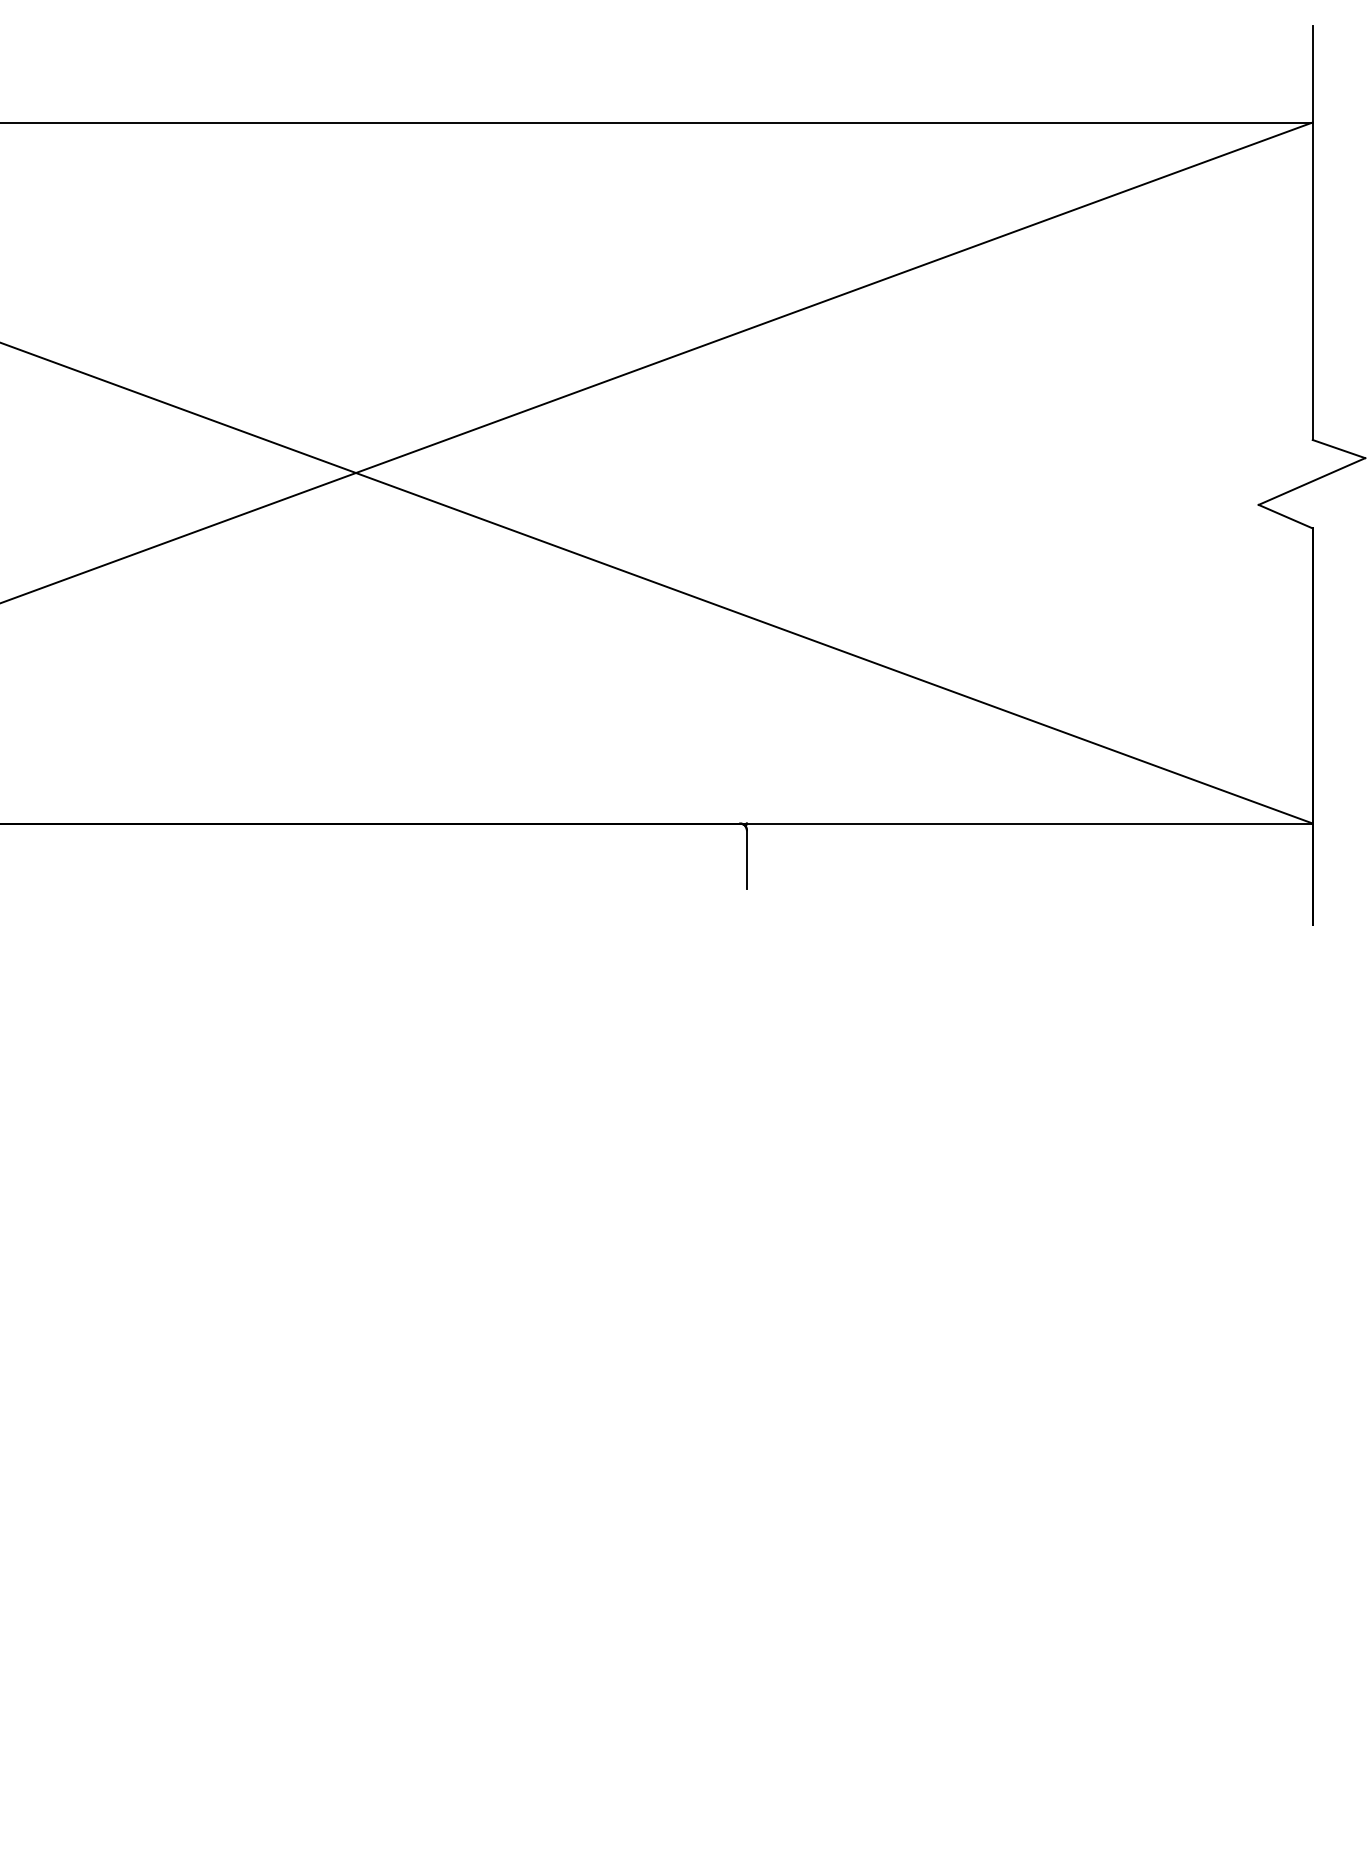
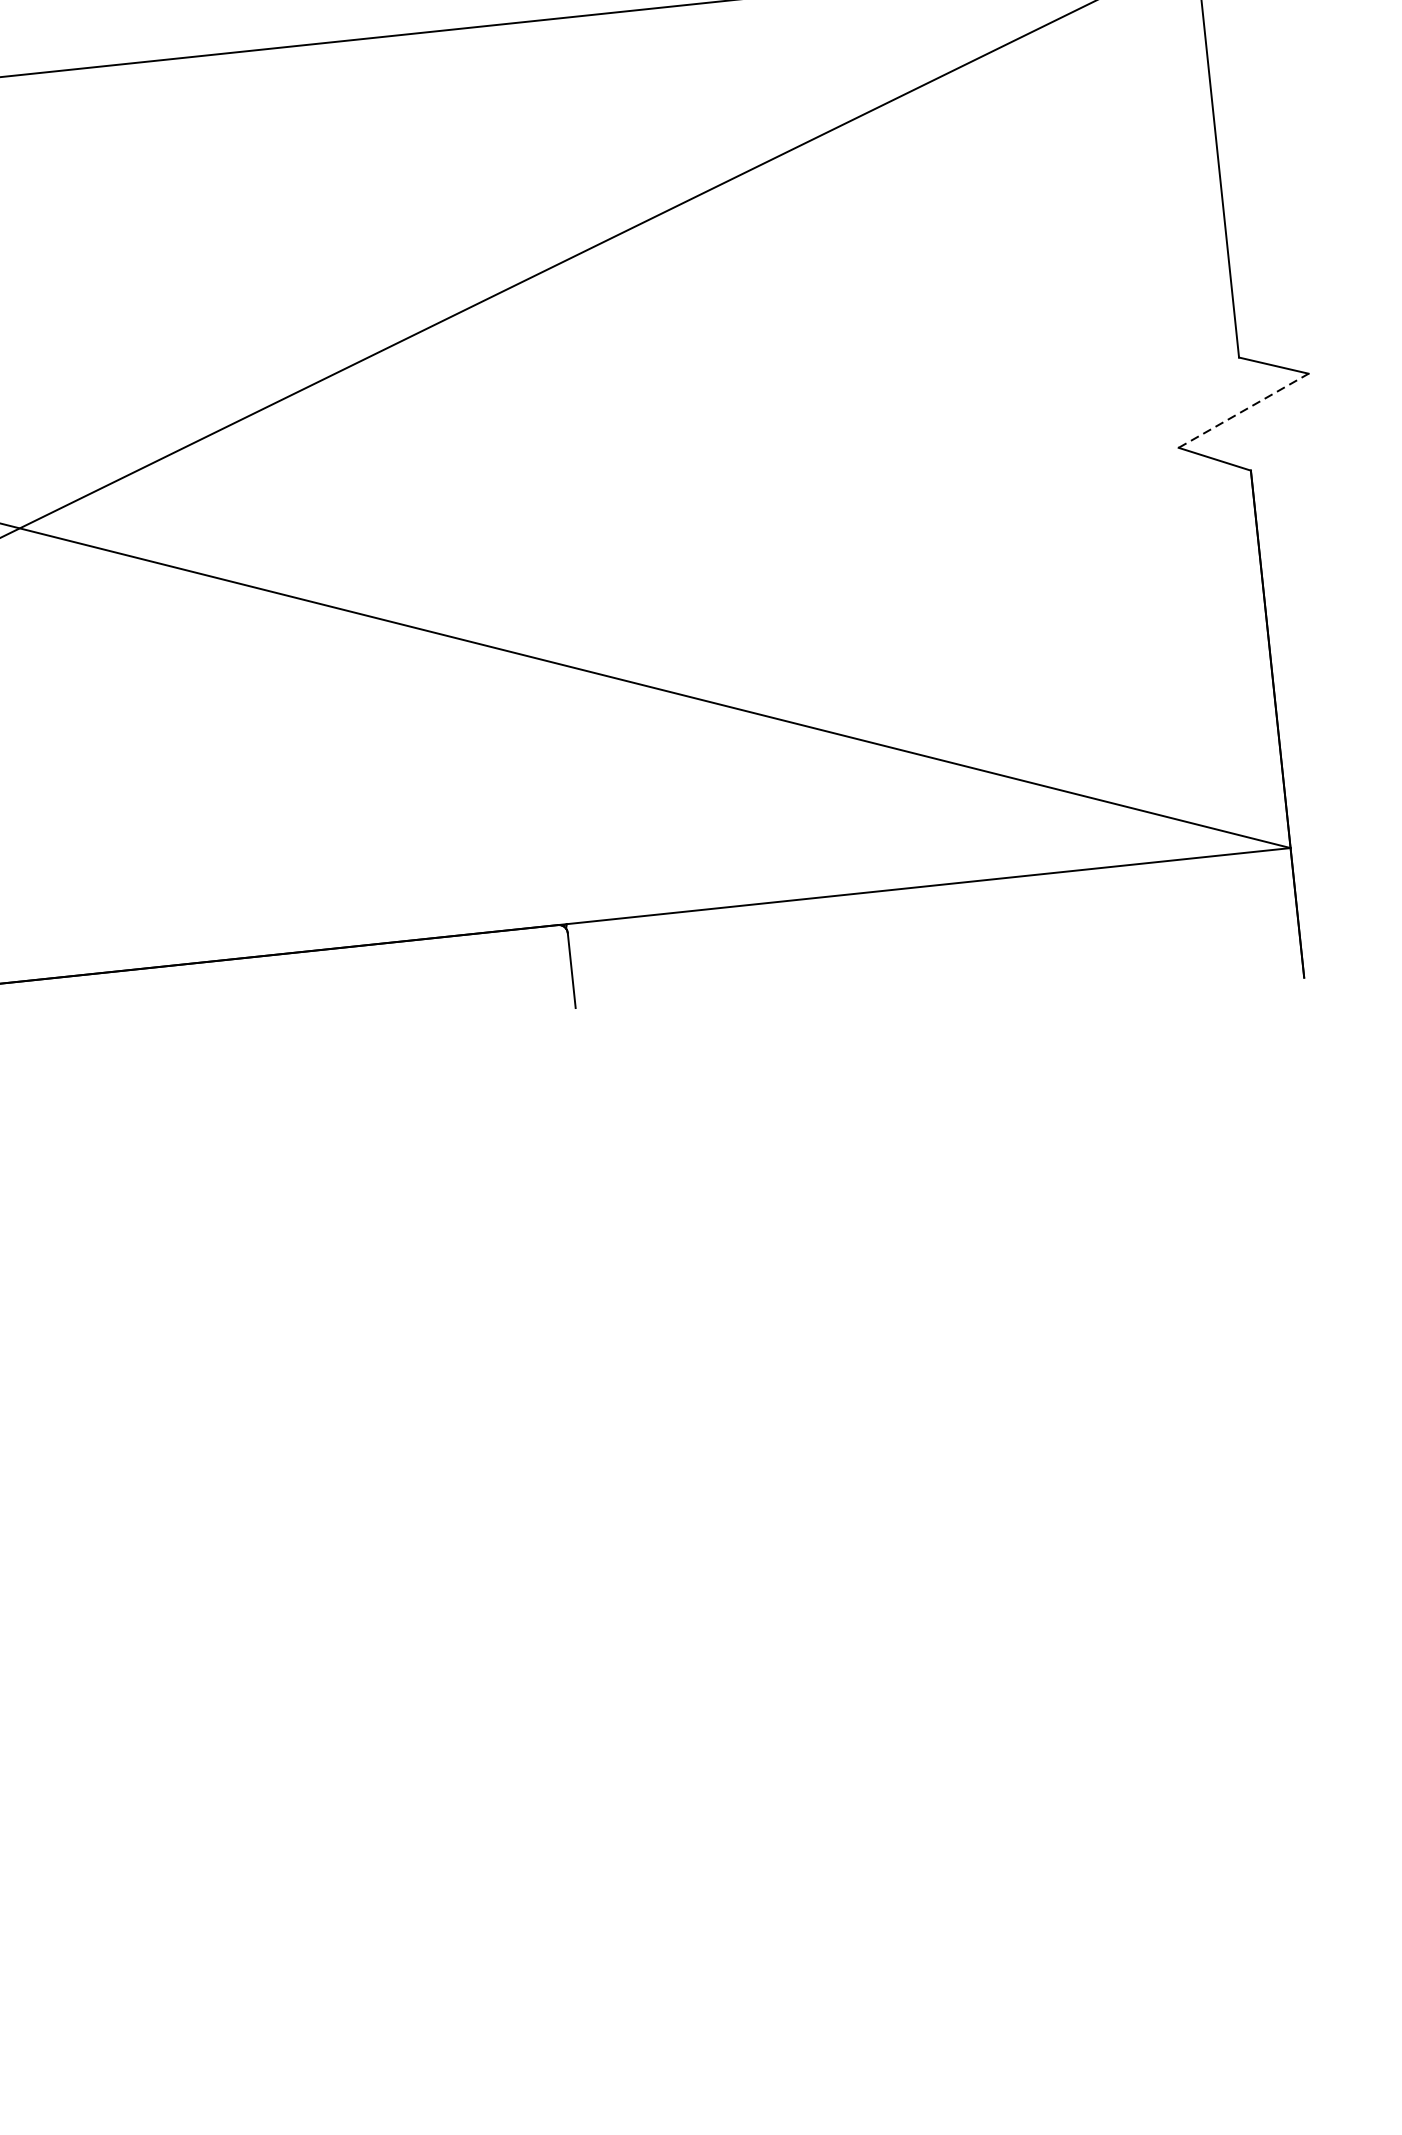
line: (1312, 481) -> (1244, 410), solid -> dashed

